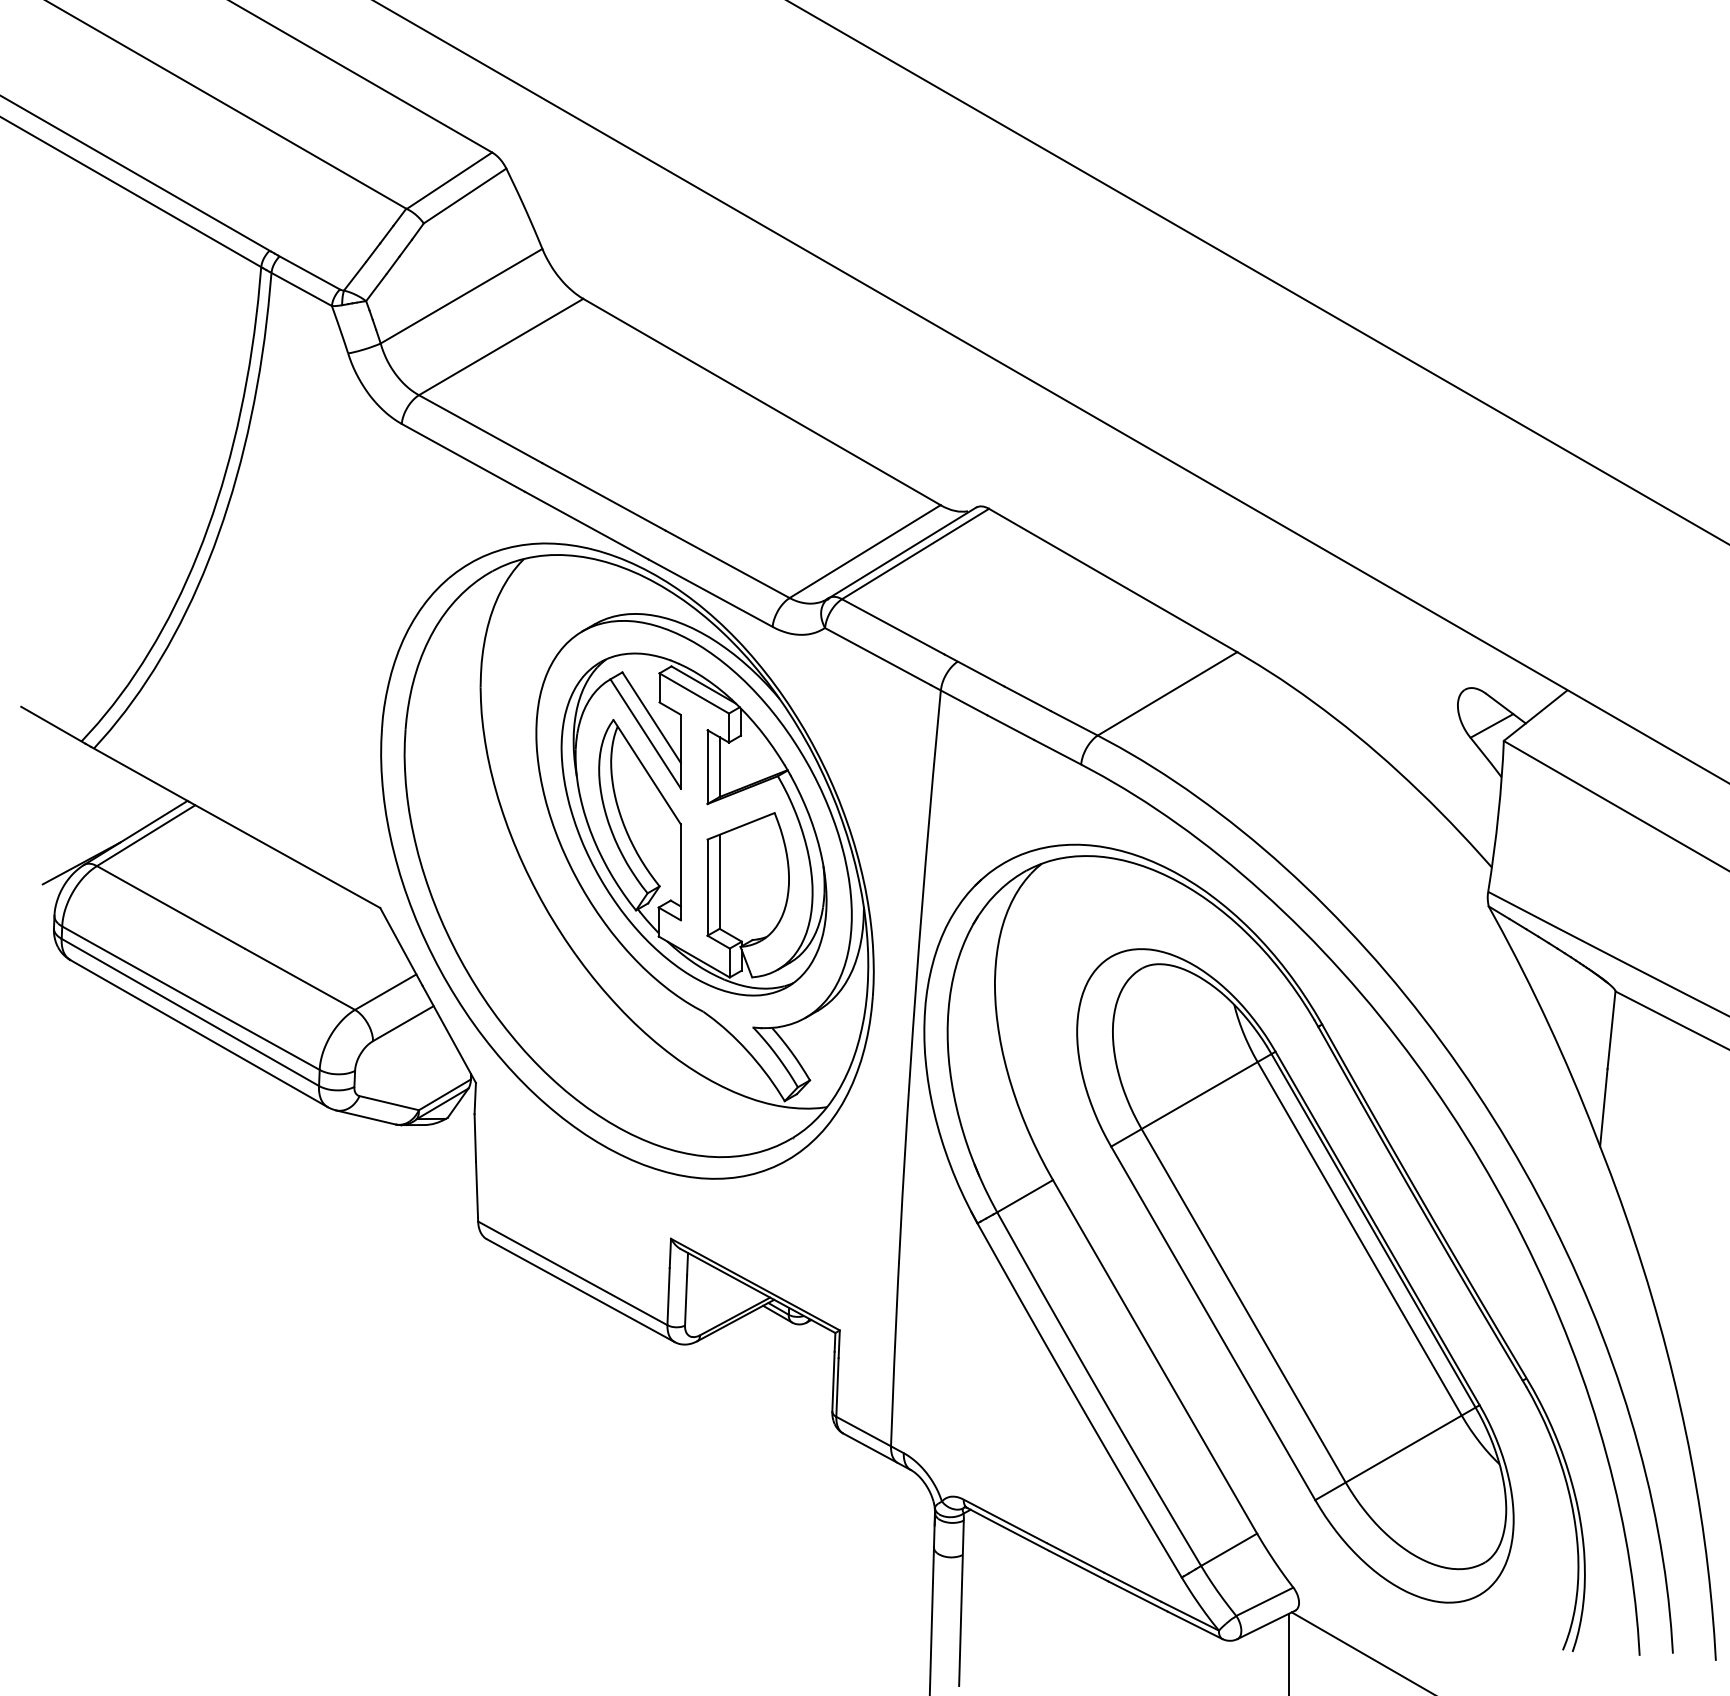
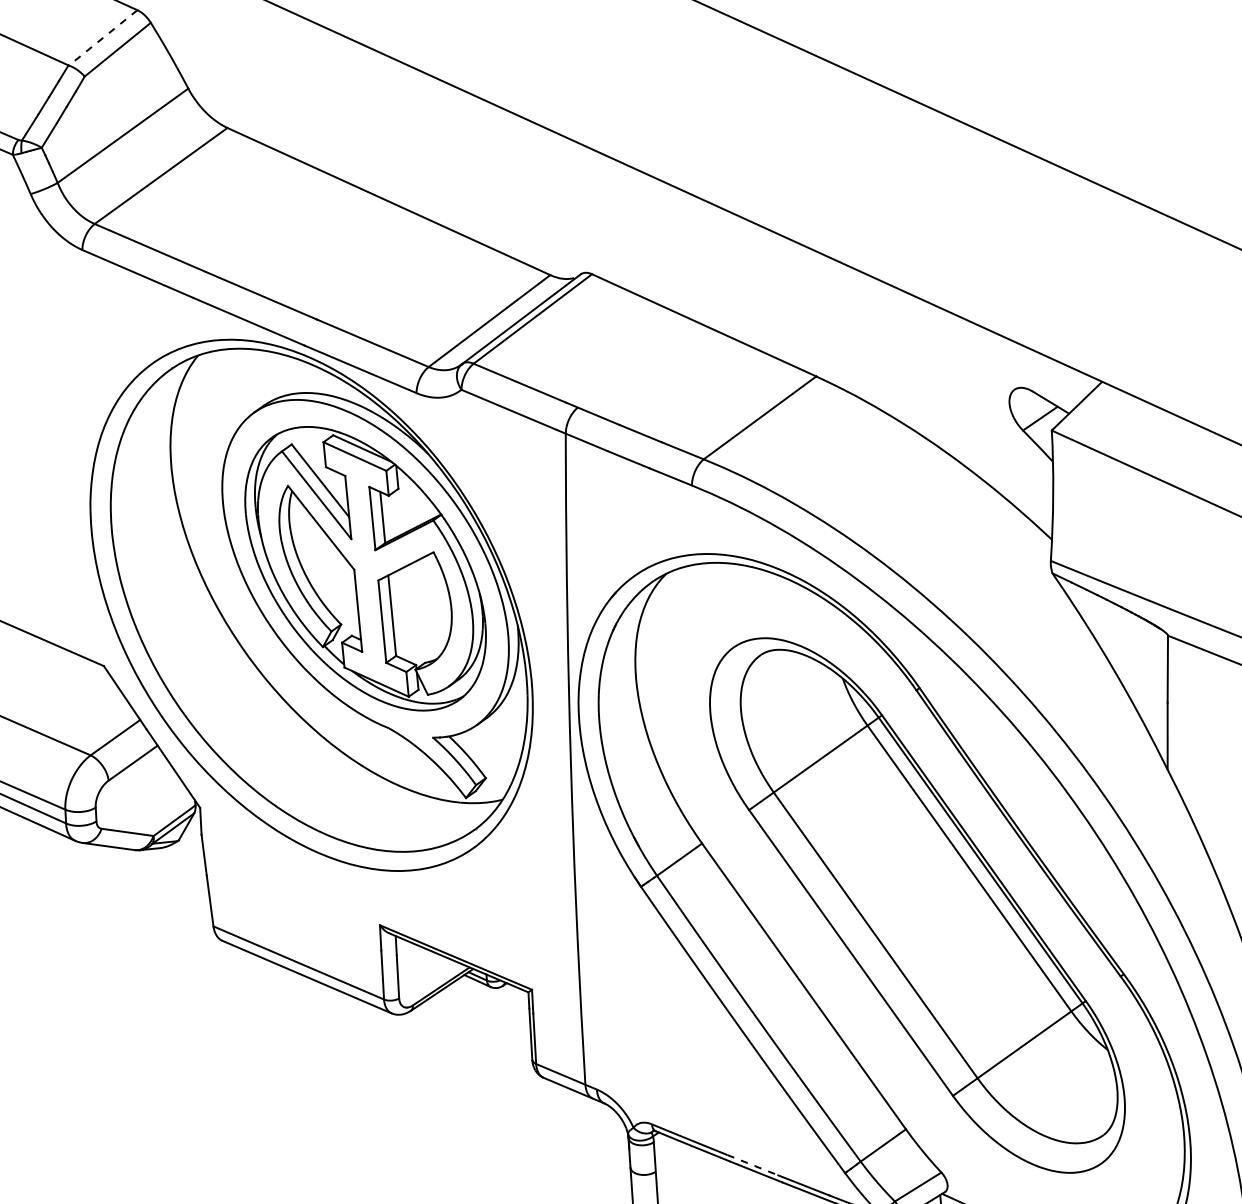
line: (449, 181) -> (103, 38), solid -> dashed
line: (1075, 1558) -> (752, 1165), solid -> dashed

